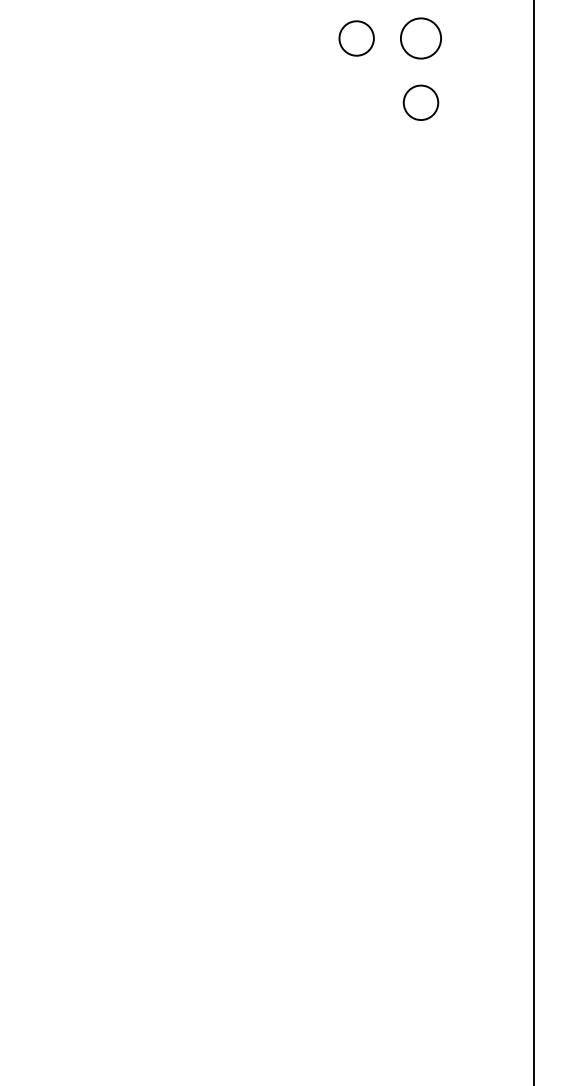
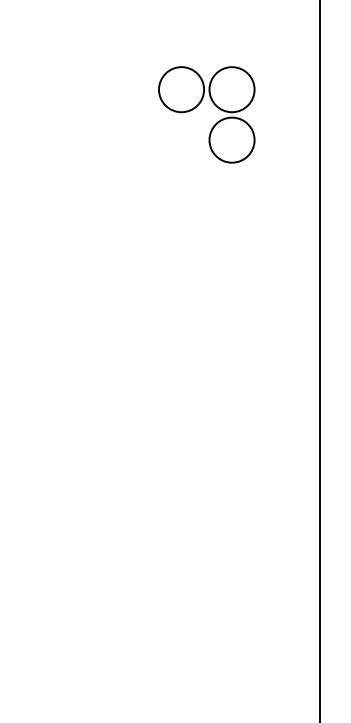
circle: (356, 38) -> (181, 89), size x1.67
circle: (420, 38) -> (231, 89), size x1.43
circle: (420, 102) -> (231, 139), size x1.67

